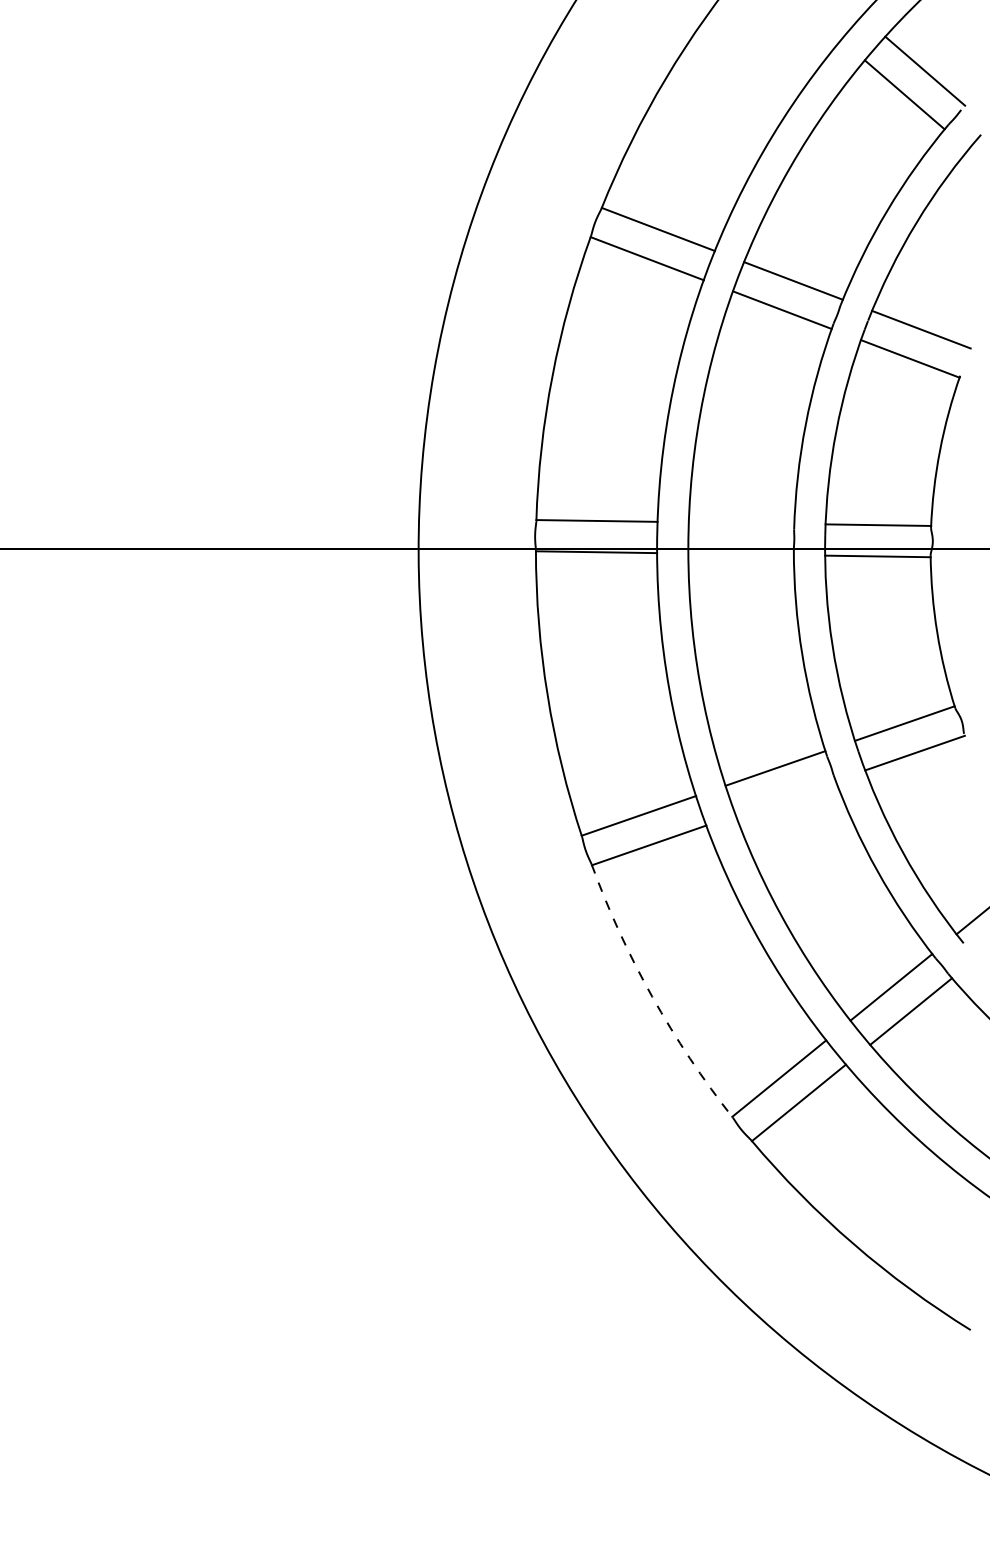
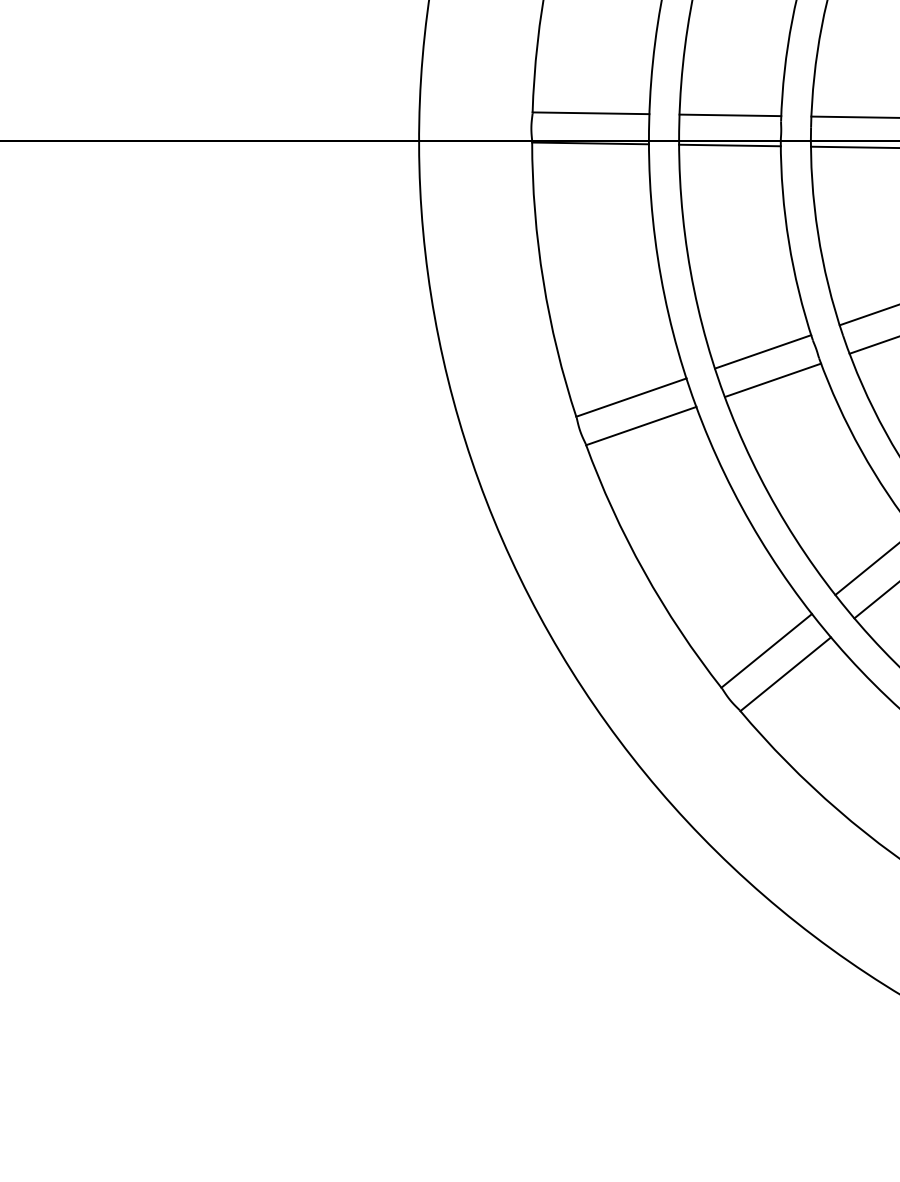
line: (741, 522) -> (730, 114), added
line: (740, 554) -> (729, 145), added
line: (785, 797) -> (772, 379), added
arc: (652, 996) -> (644, 571), dashed -> solid

